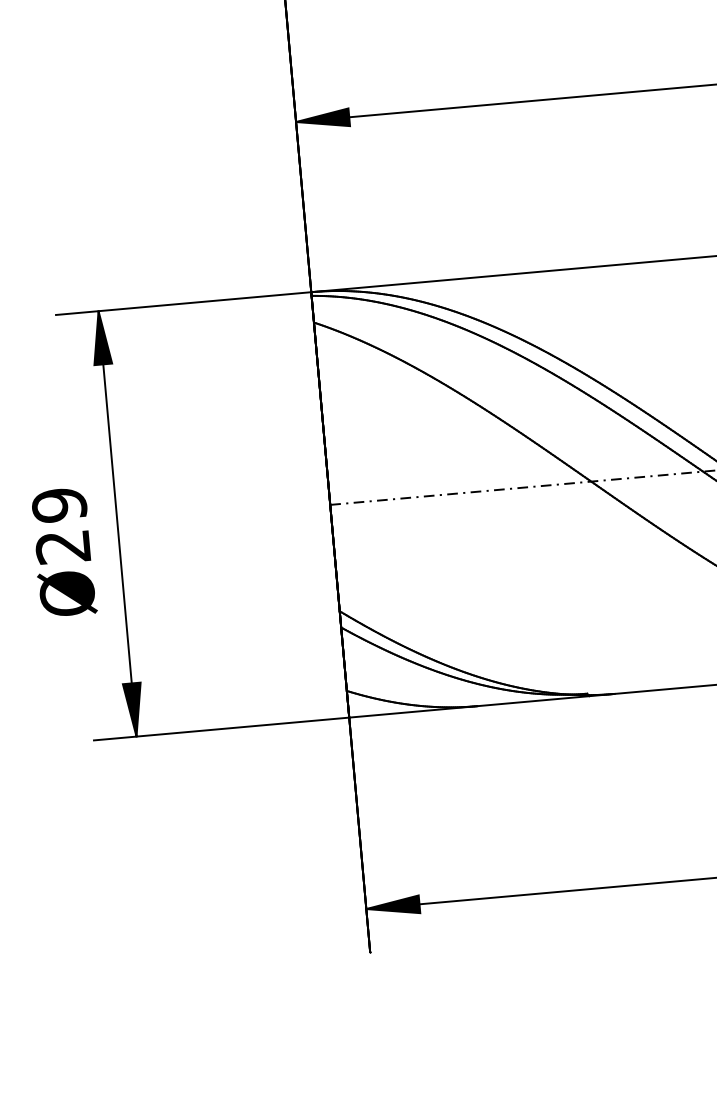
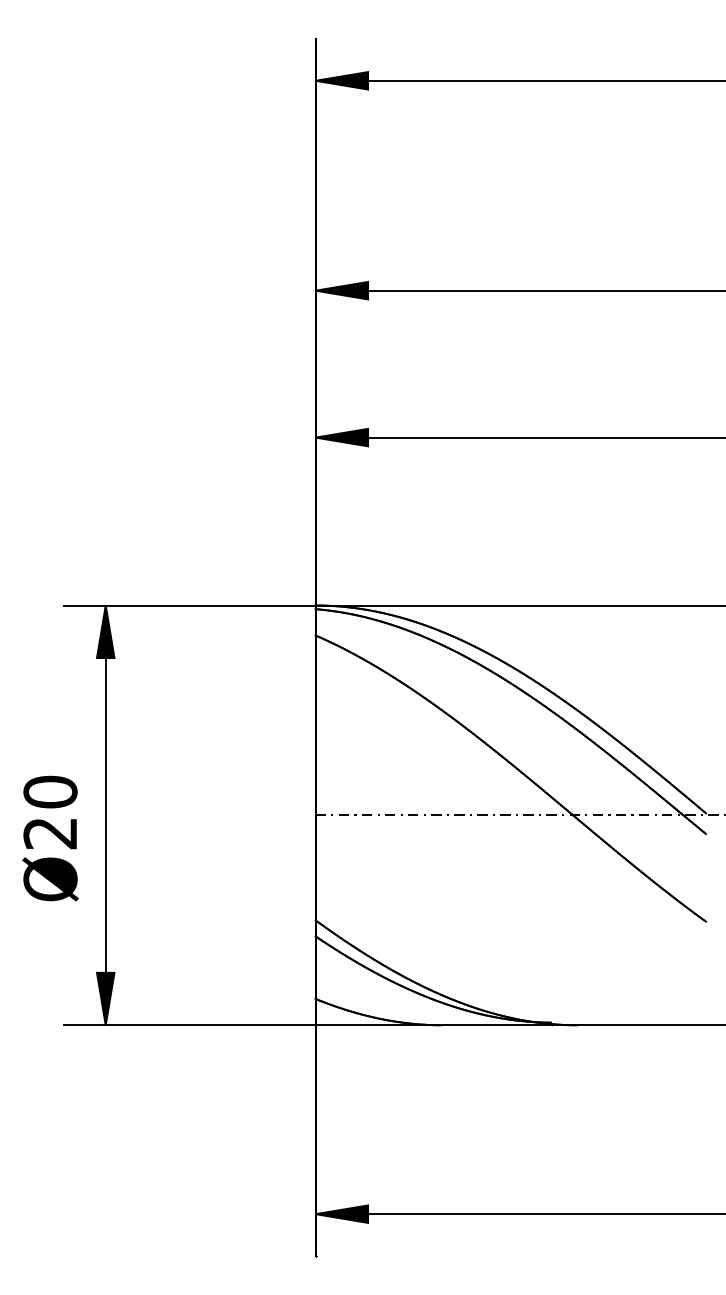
text: (59, 504) -> (50, 791), Ø29 -> Ø20

